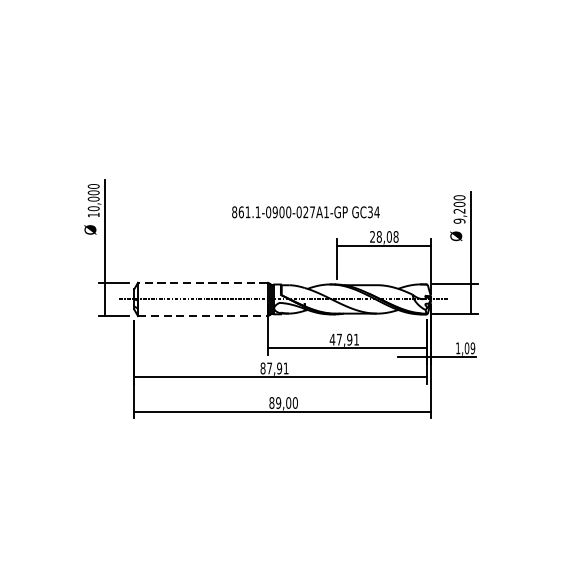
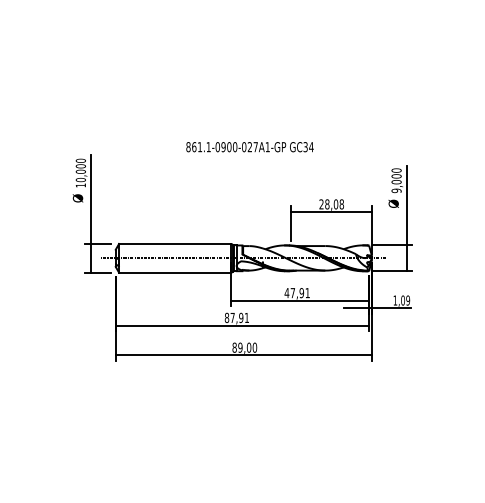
text: (459, 211) -> (396, 182), 9,200 -> 9,000
text: (305, 212) -> (249, 147), moved
line: (203, 282) -> (175, 243), dashed -> solid
line: (203, 315) -> (175, 272), dashed -> solid

